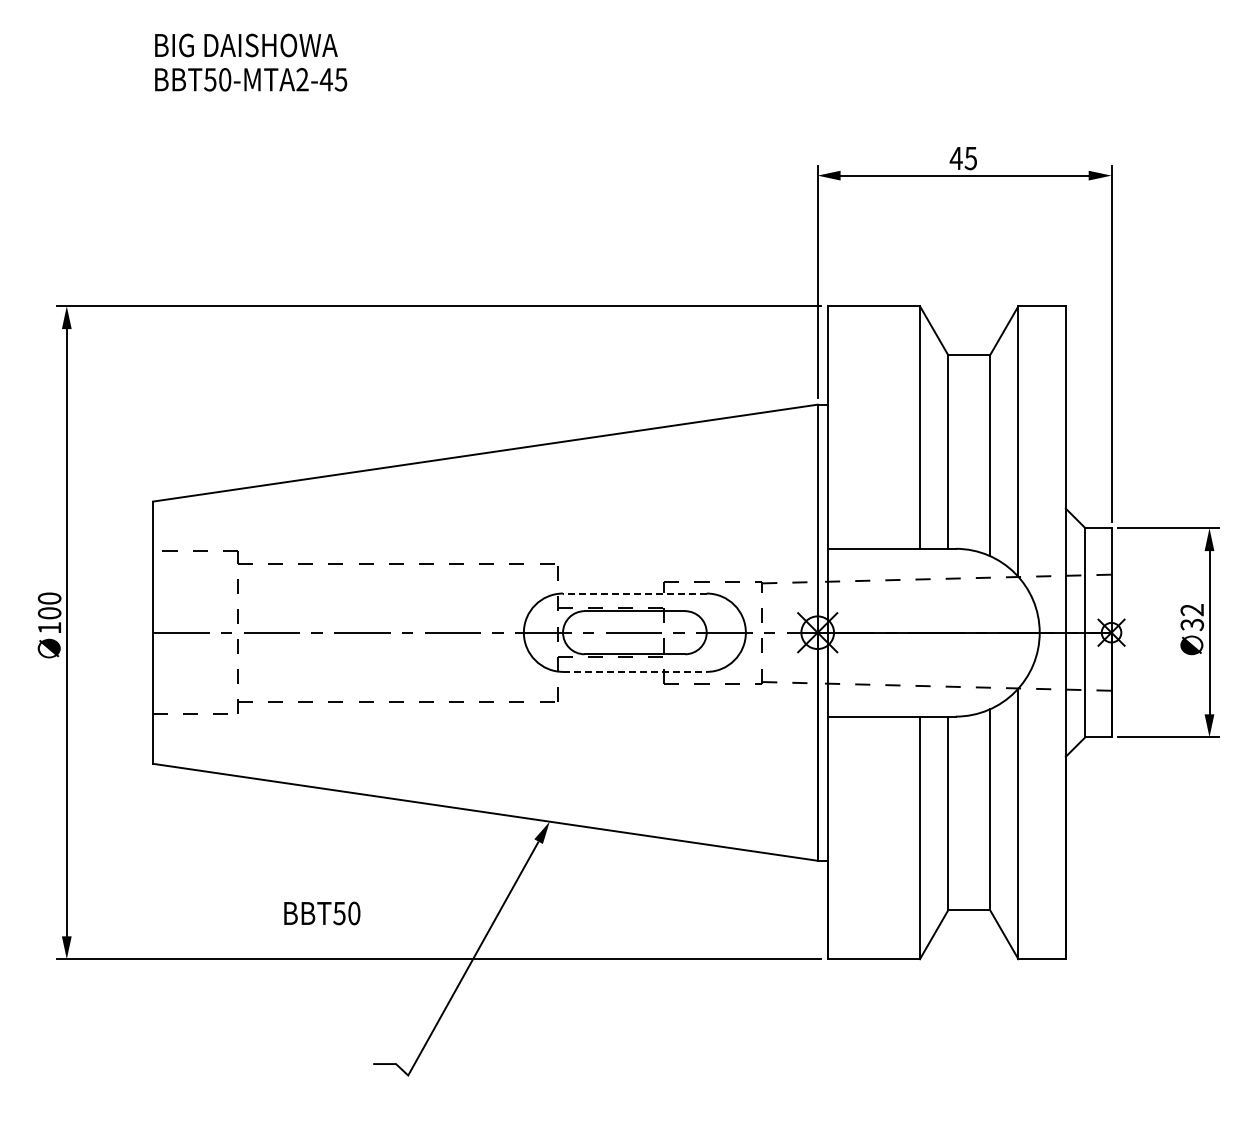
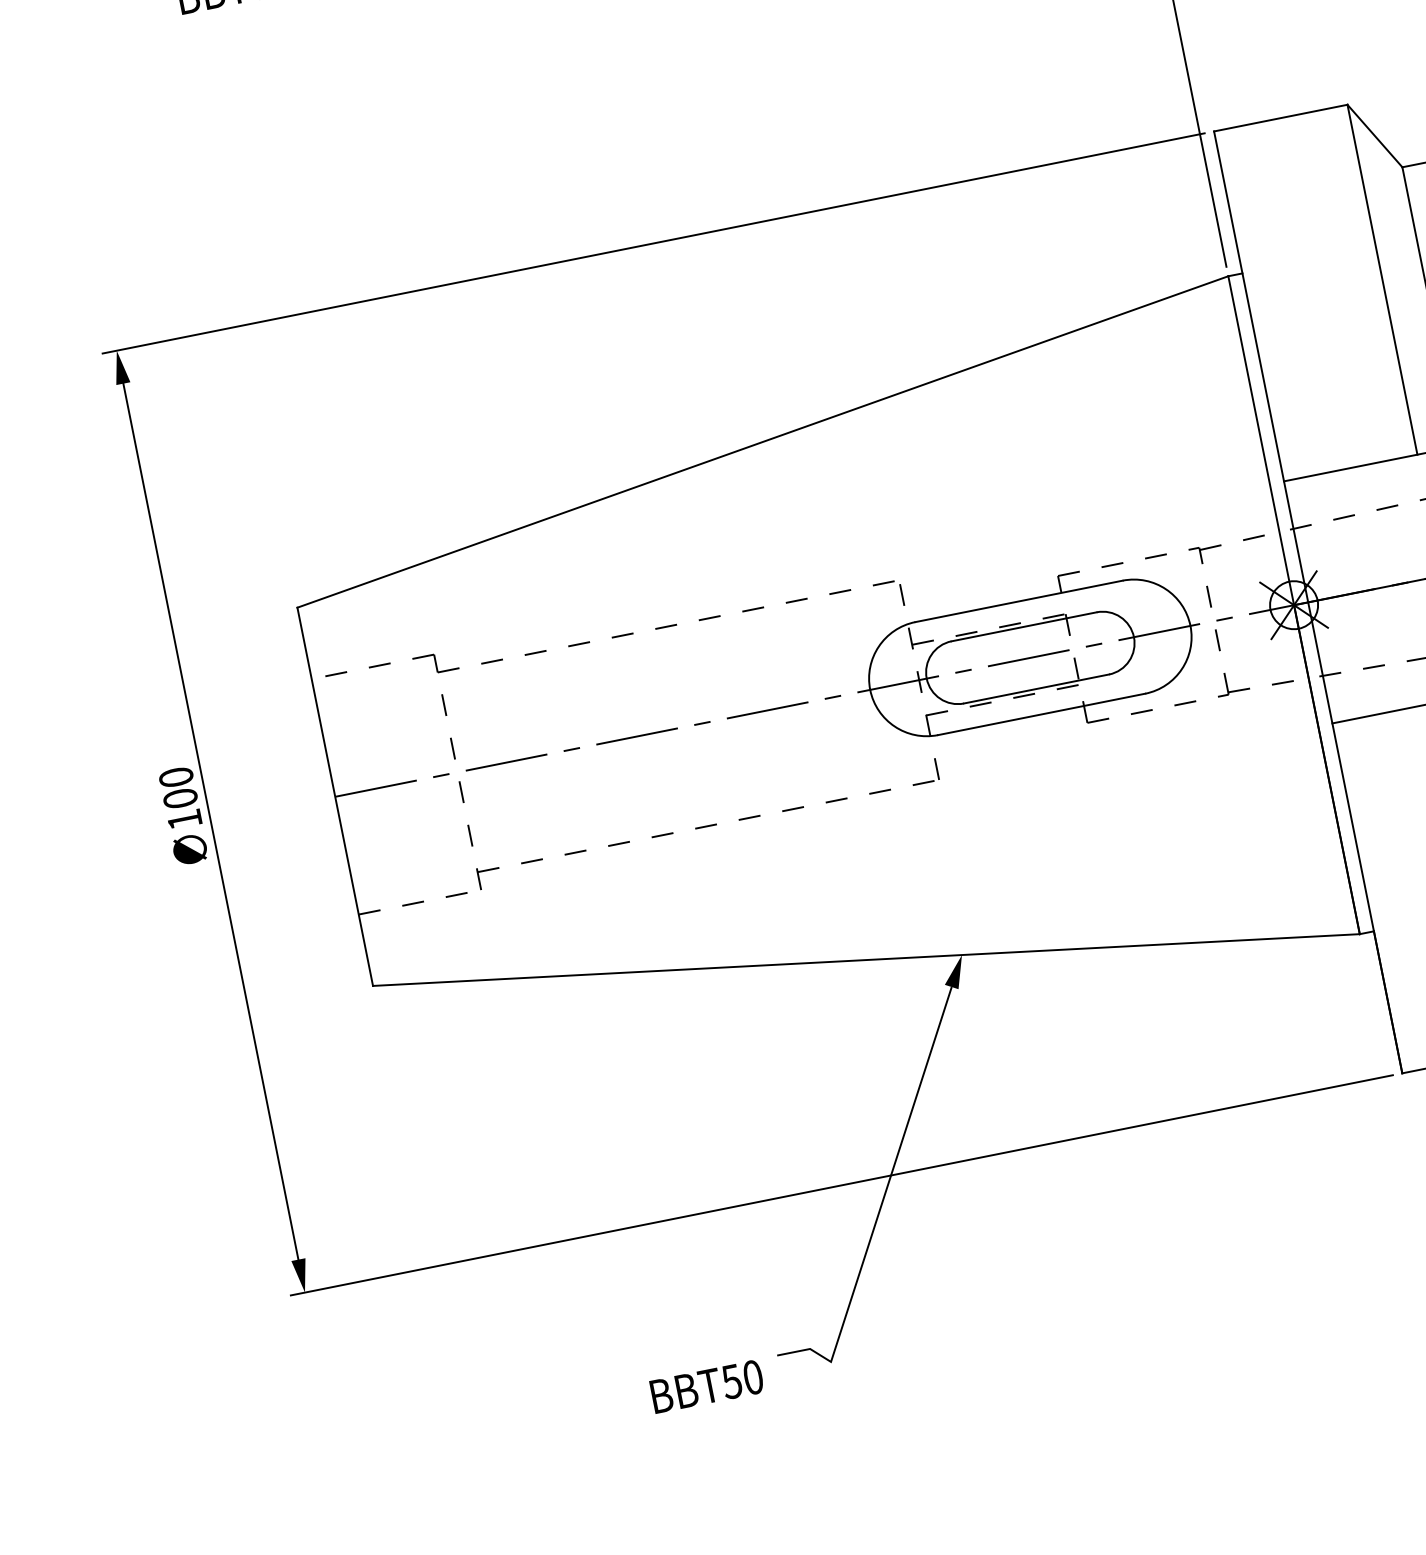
line: (634, 593) -> (1018, 601), dashed -> solid
line: (634, 671) -> (1040, 713), dashed -> solid
text: (322, 913) -> (707, 1386), moved

